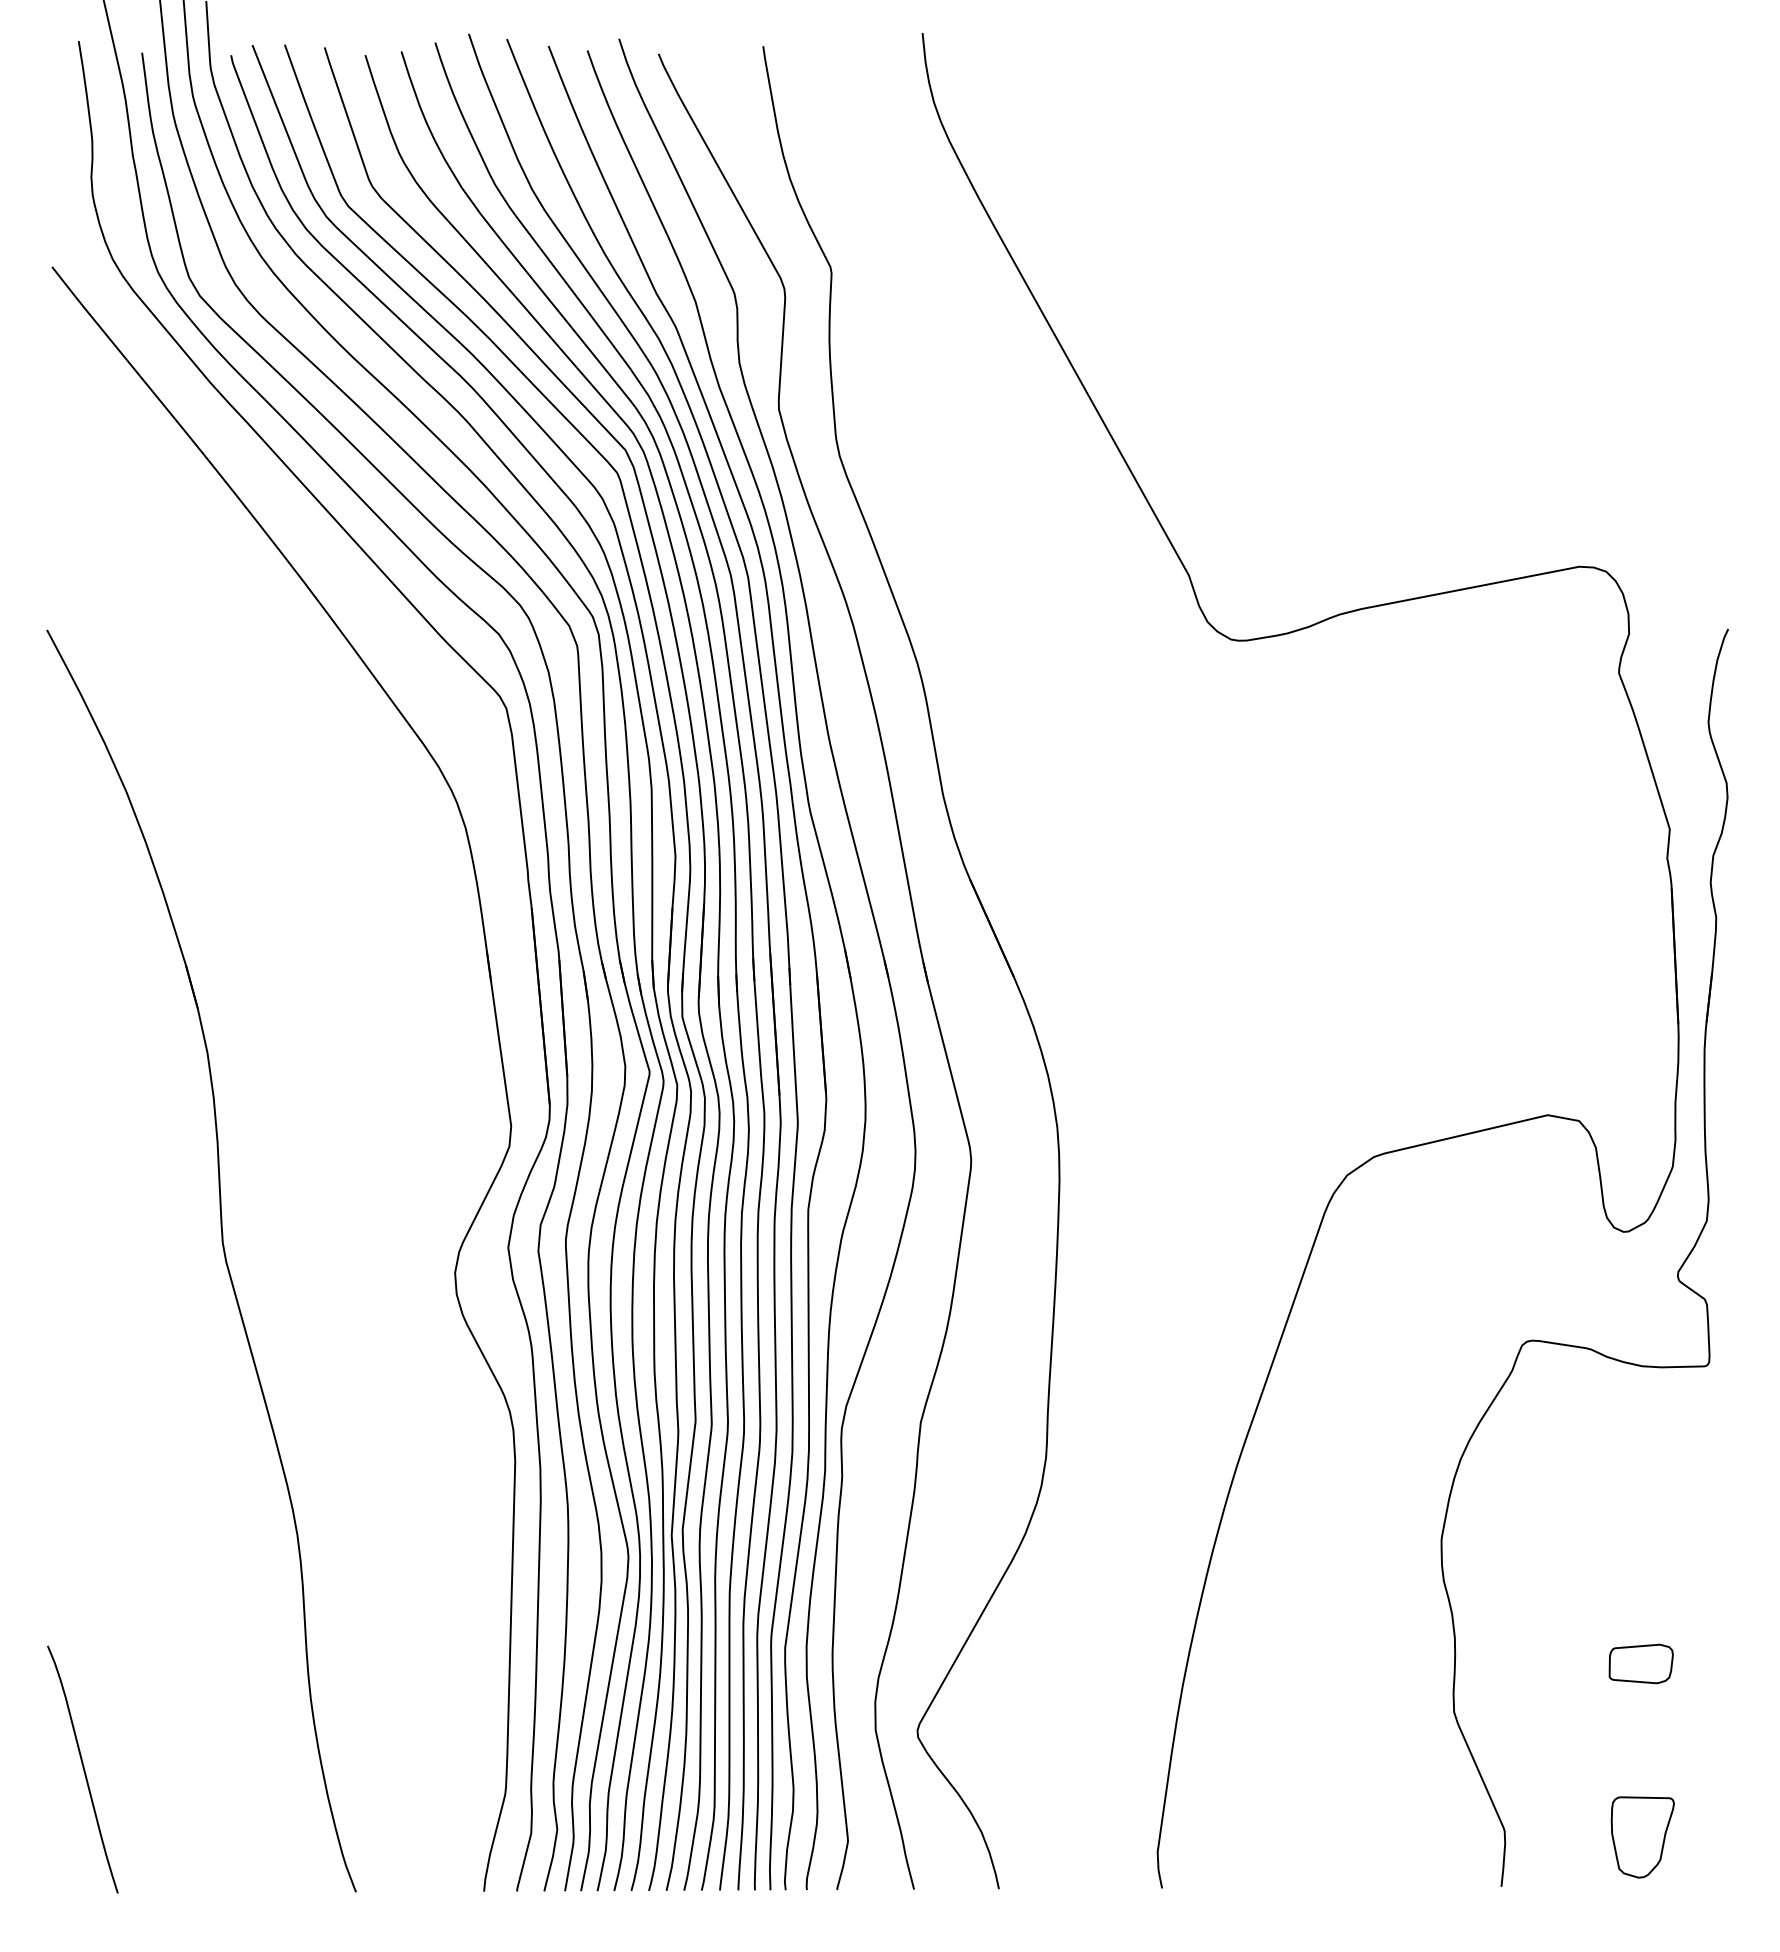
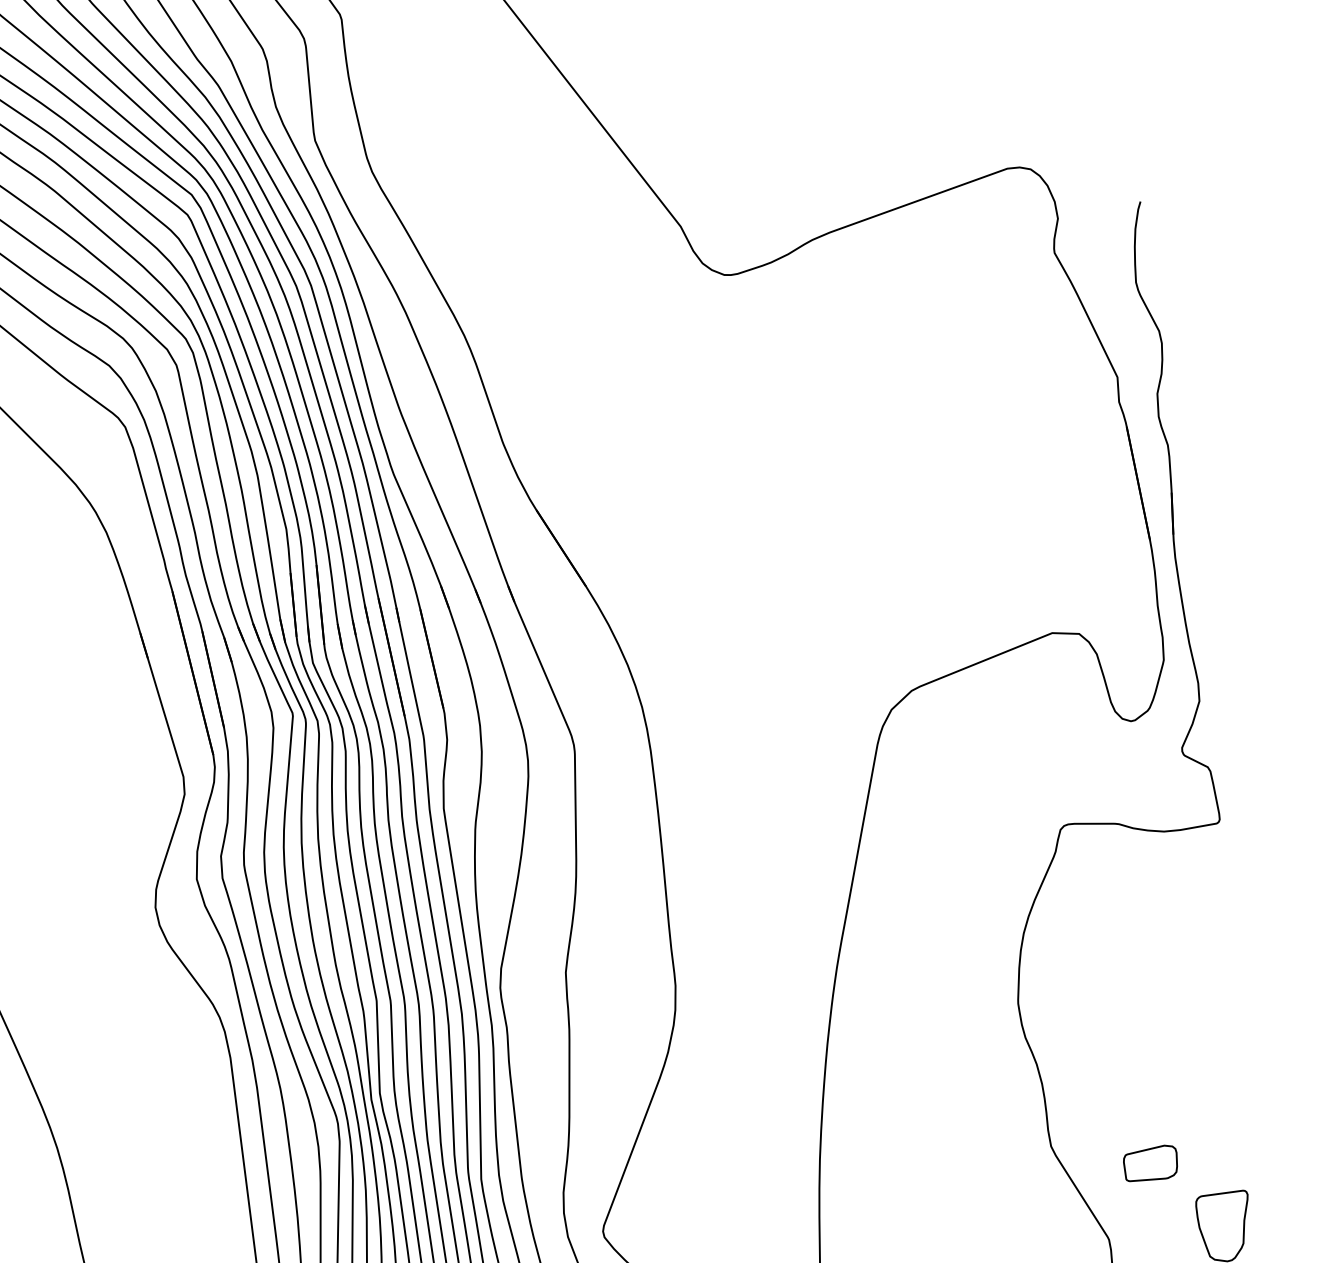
part: (1640, 1663) -> (1150, 1163), moved

